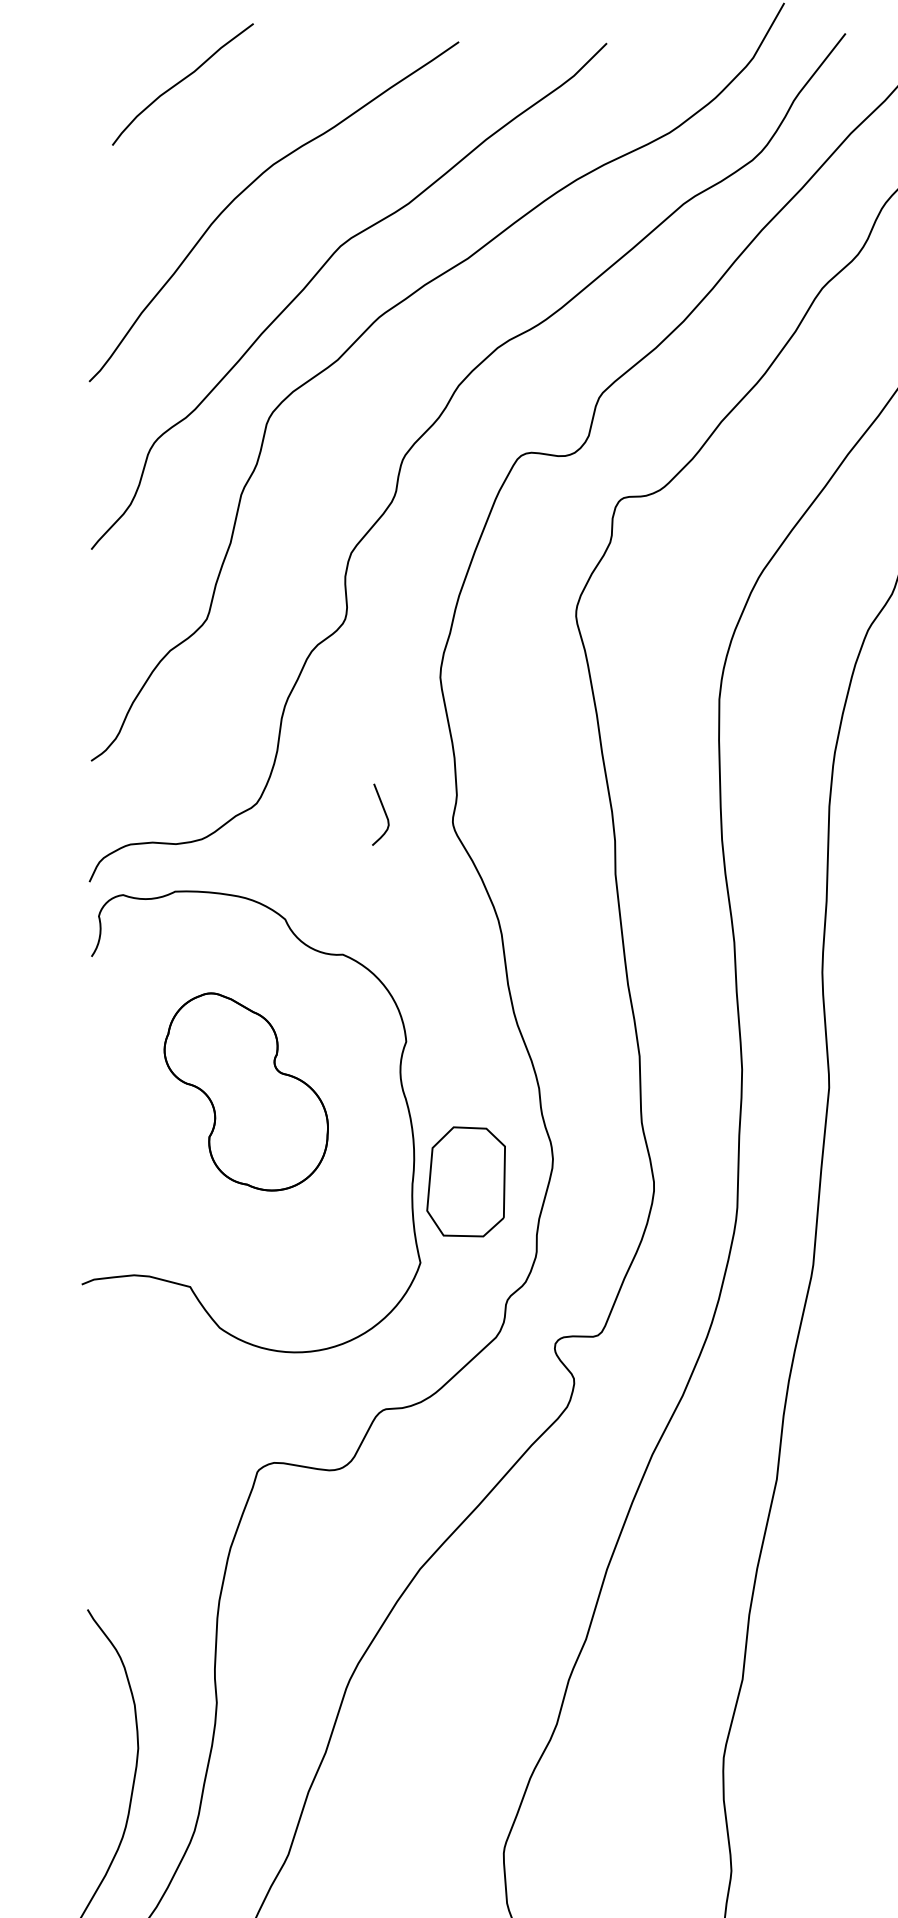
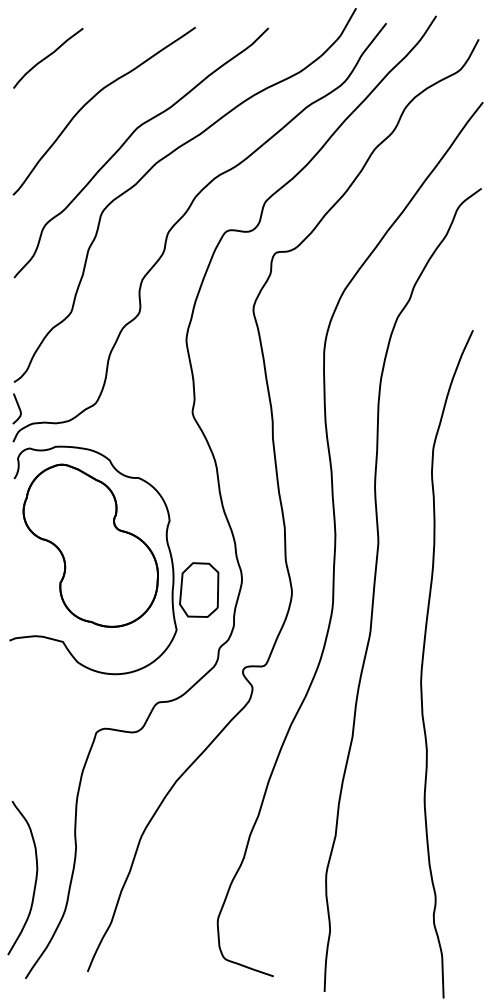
curve: (183, 82) -> (48, 57), moved
curve: (383, 814) -> (18, 408), moved
part: (245, 1091) -> (90, 545), size x1.67

